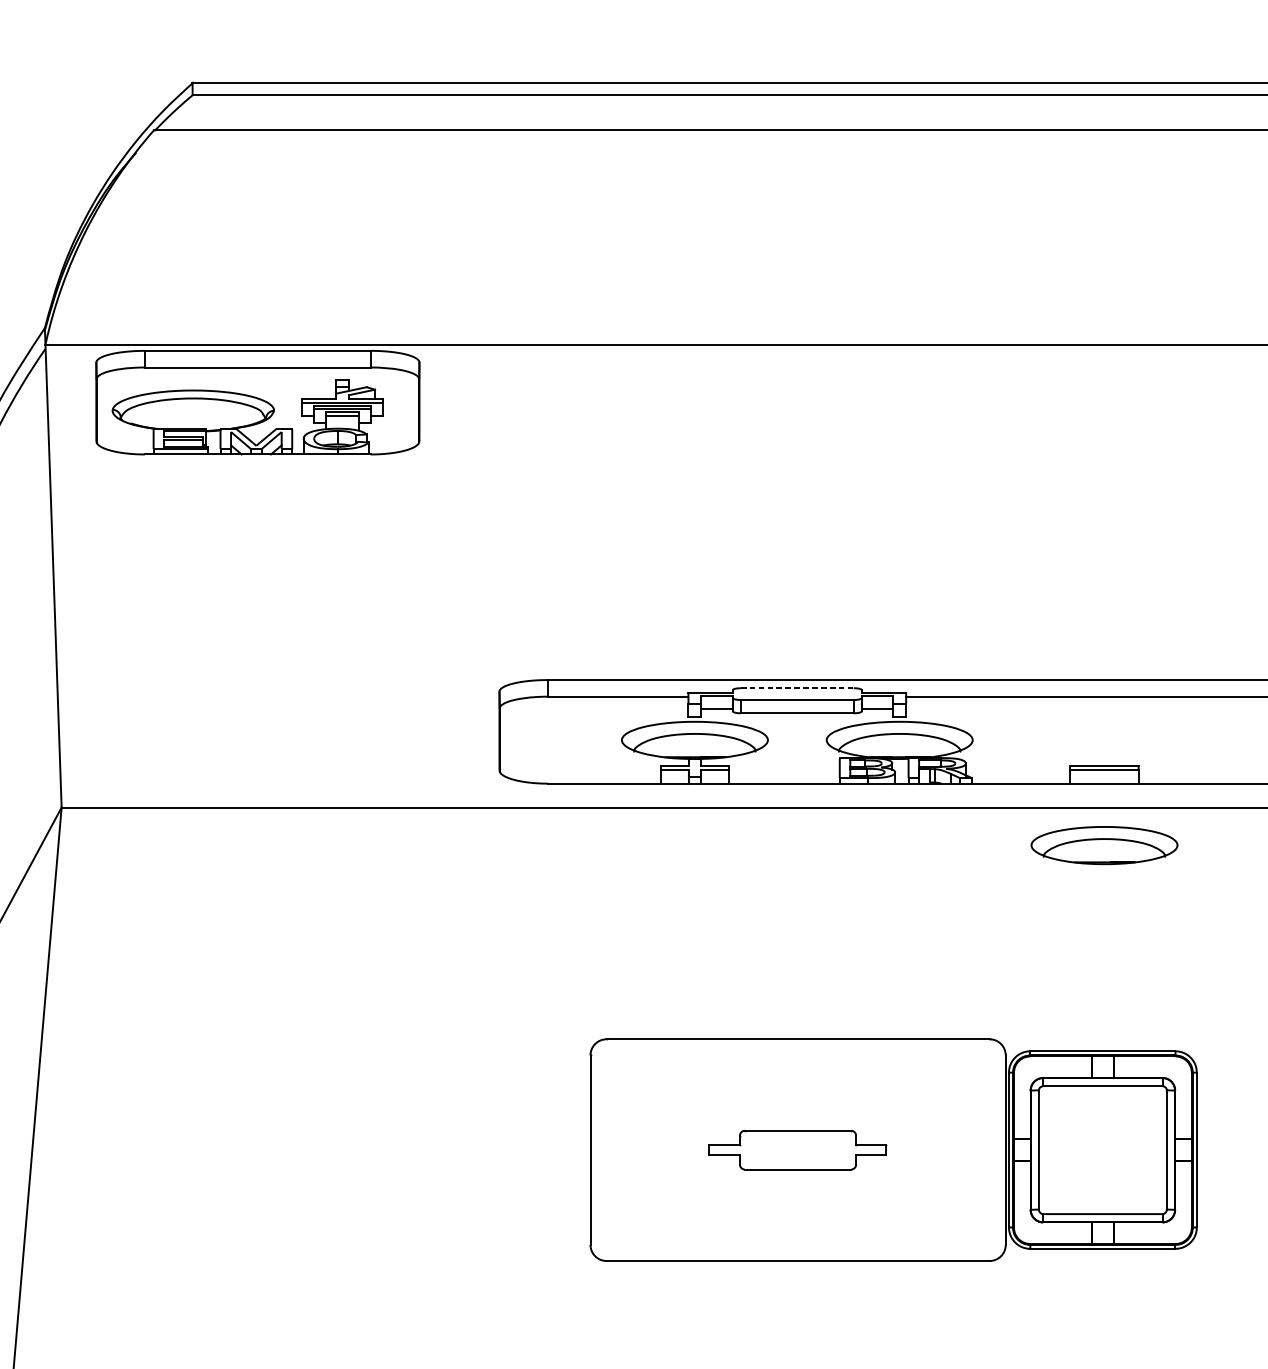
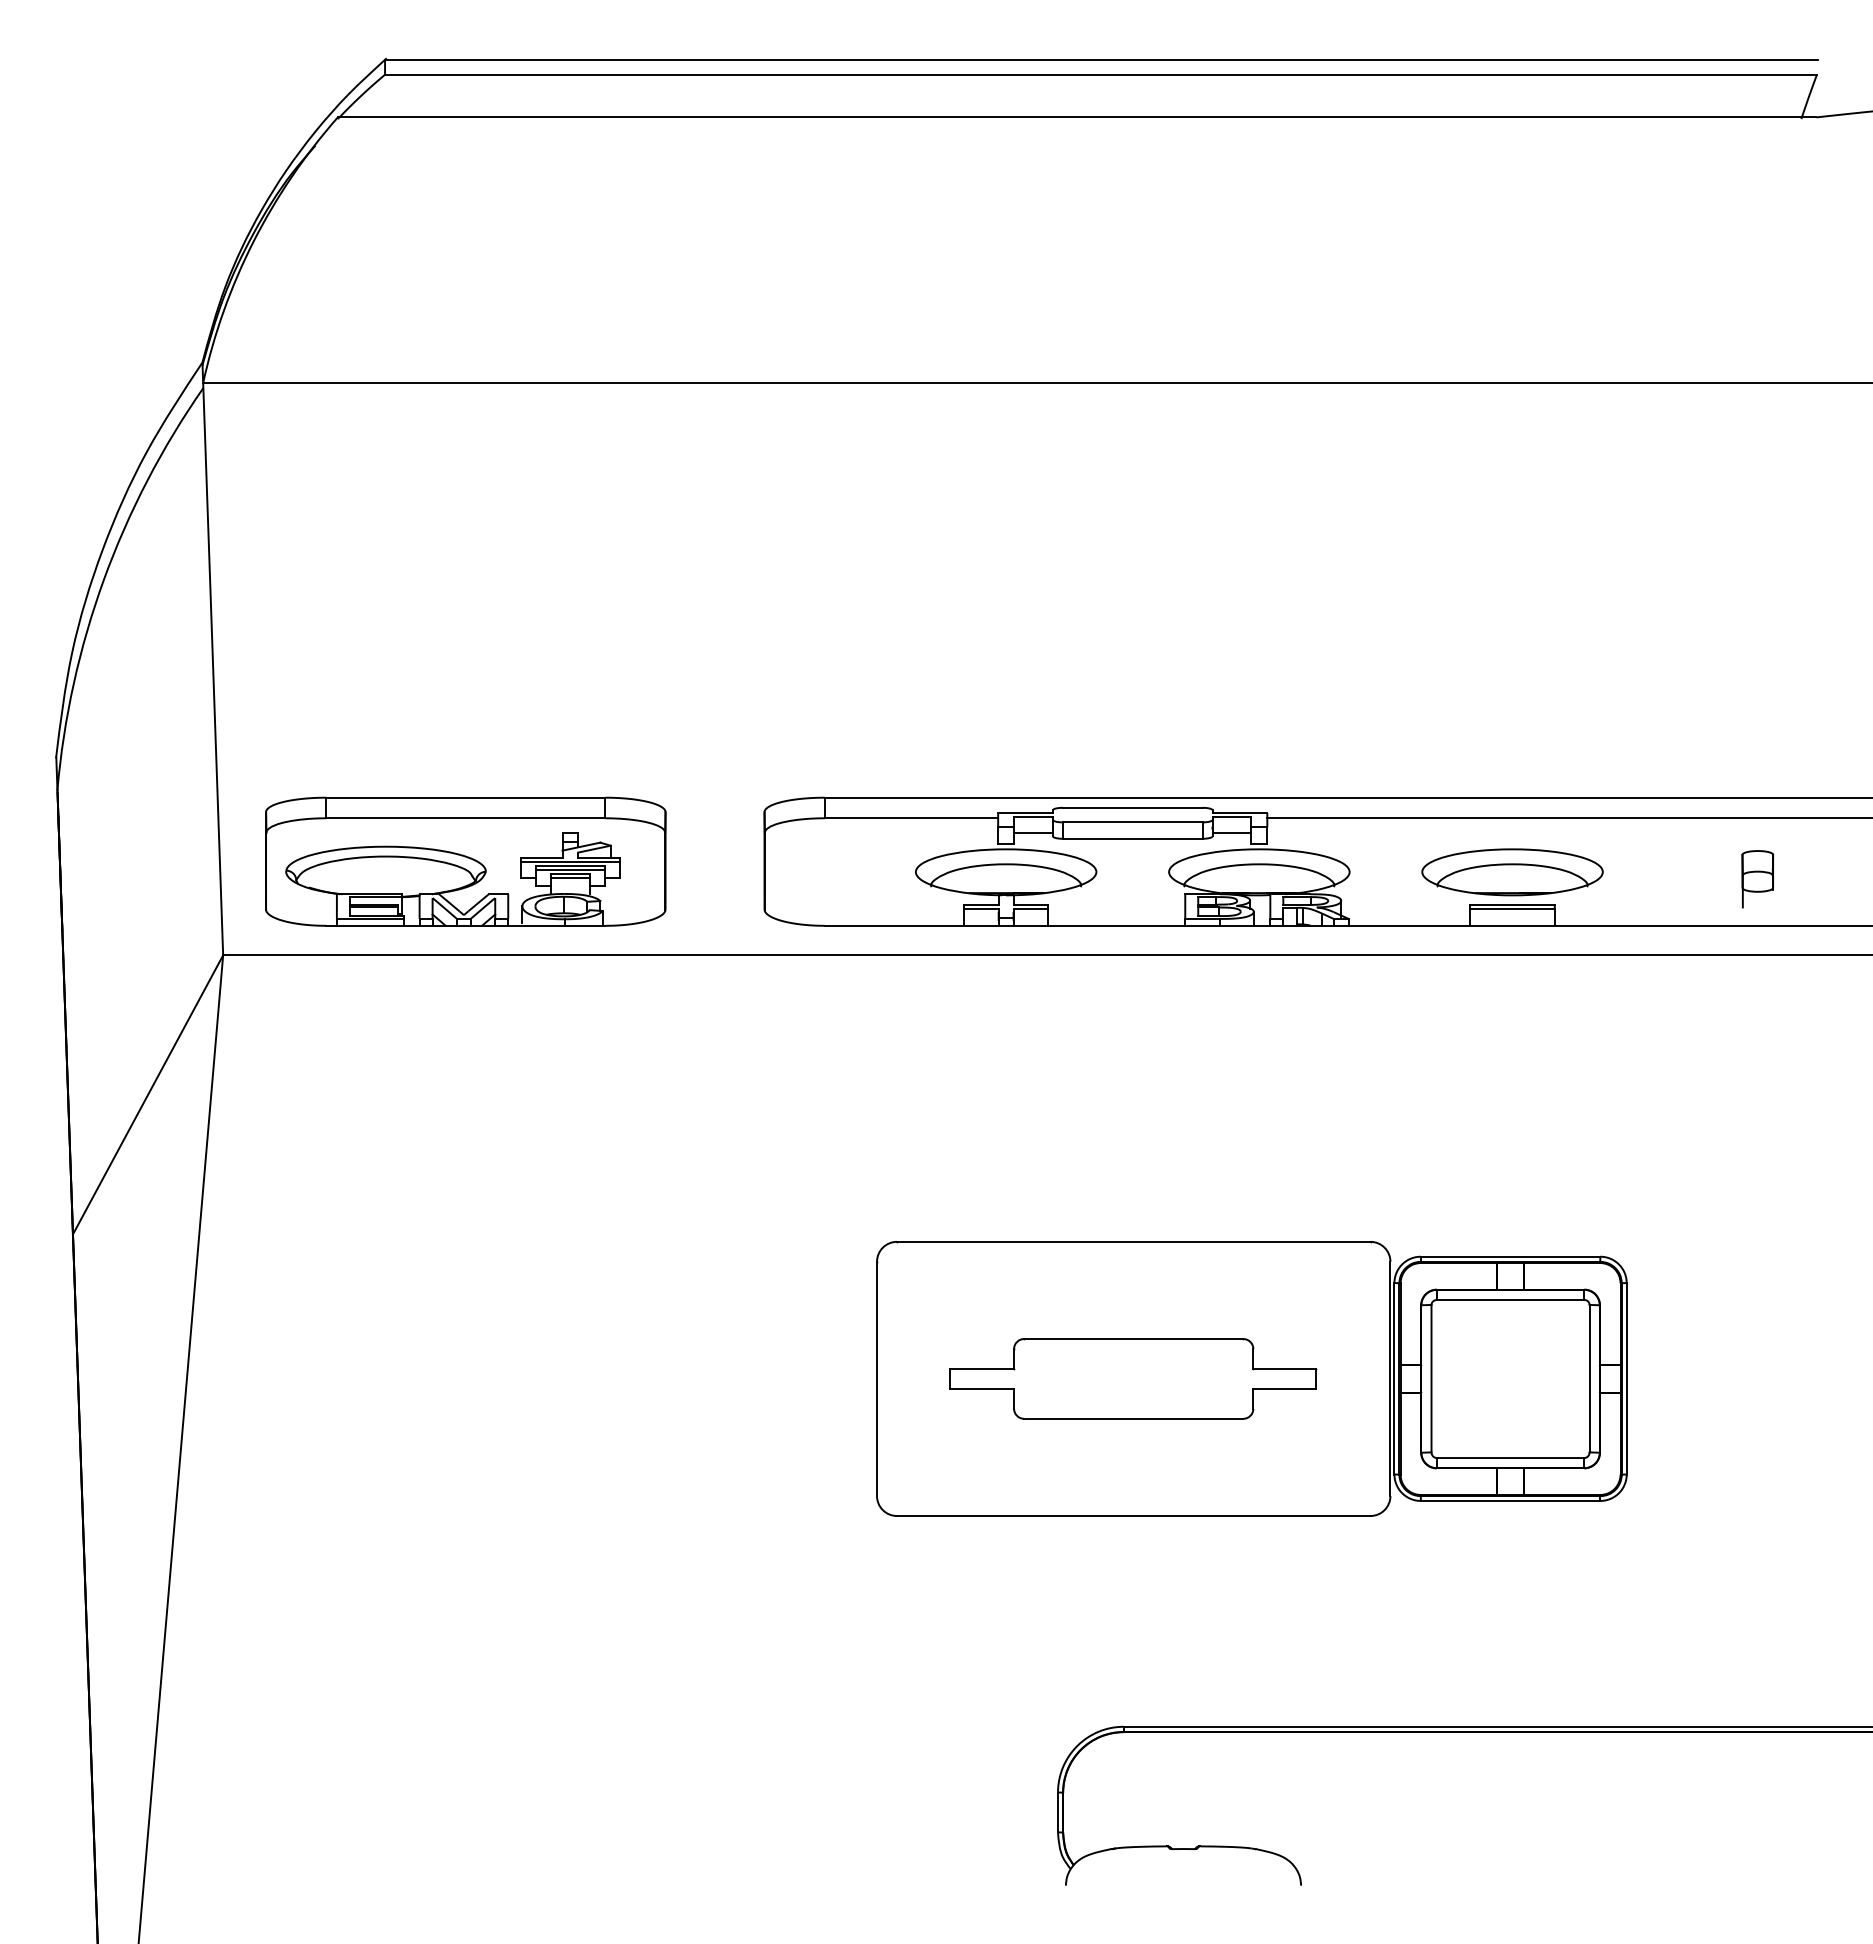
part: (257, 402) -> (465, 861), moved
line: (797, 687) -> (1132, 807), dashed -> solid
part: (1104, 845) -> (1512, 872), moved
part: (797, 1149) -> (1133, 1378), size x1.67

